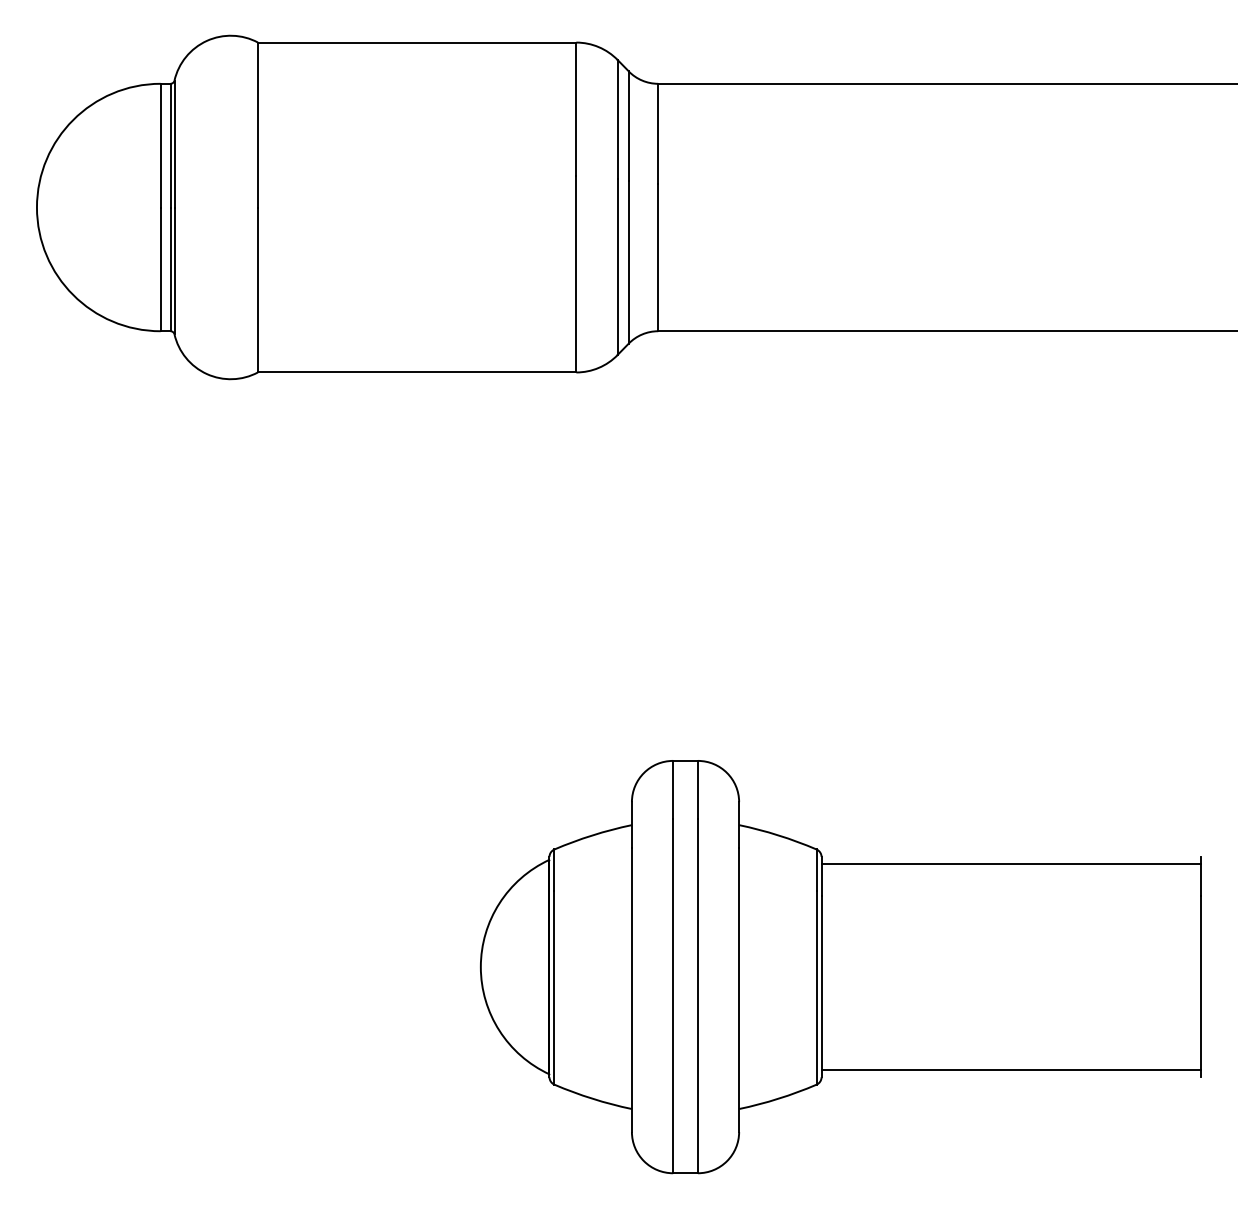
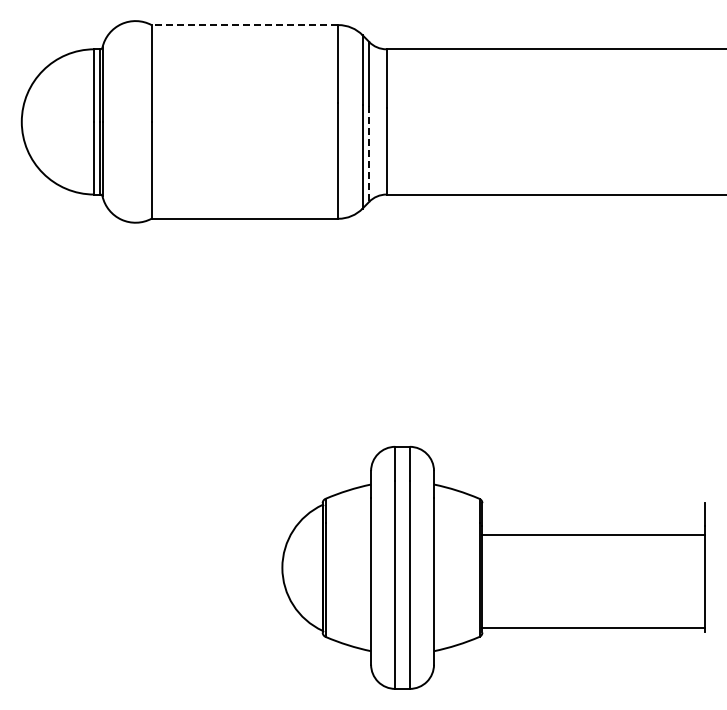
line: (416, 43) -> (244, 25), solid -> dashed
line: (629, 262) -> (369, 154), solid -> dashed
line: (1010, 864) -> (593, 535), moved

